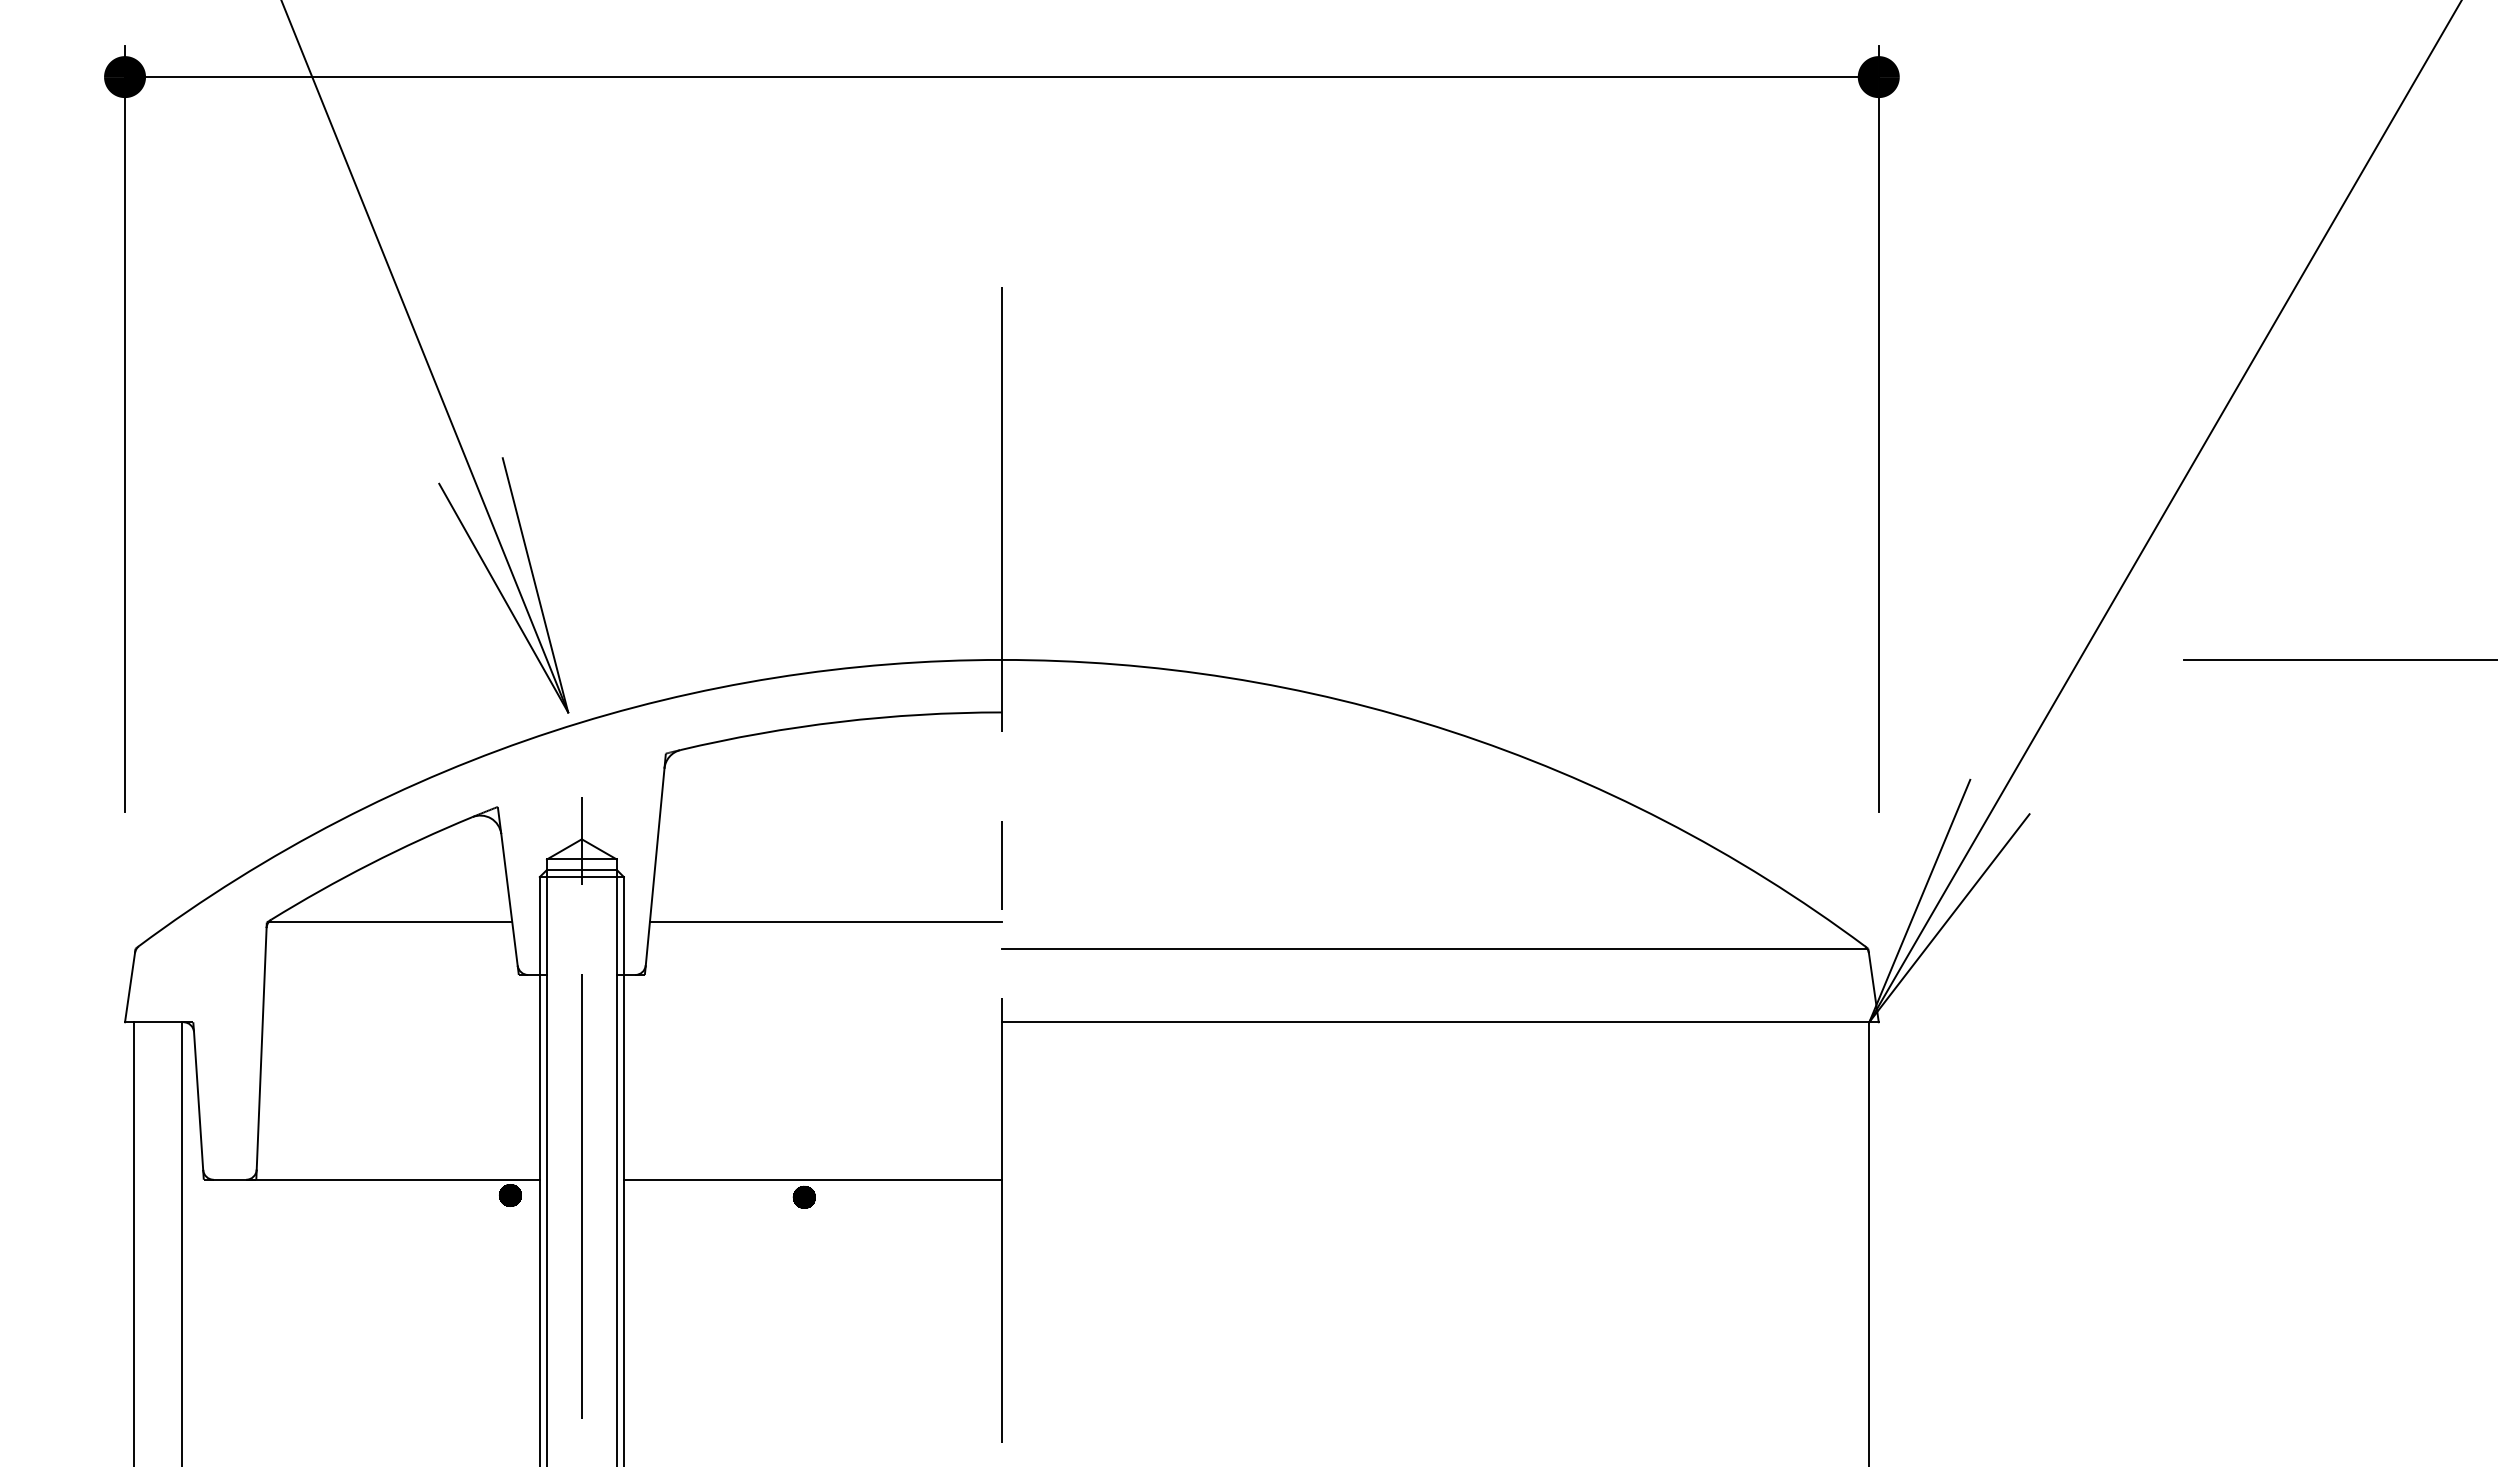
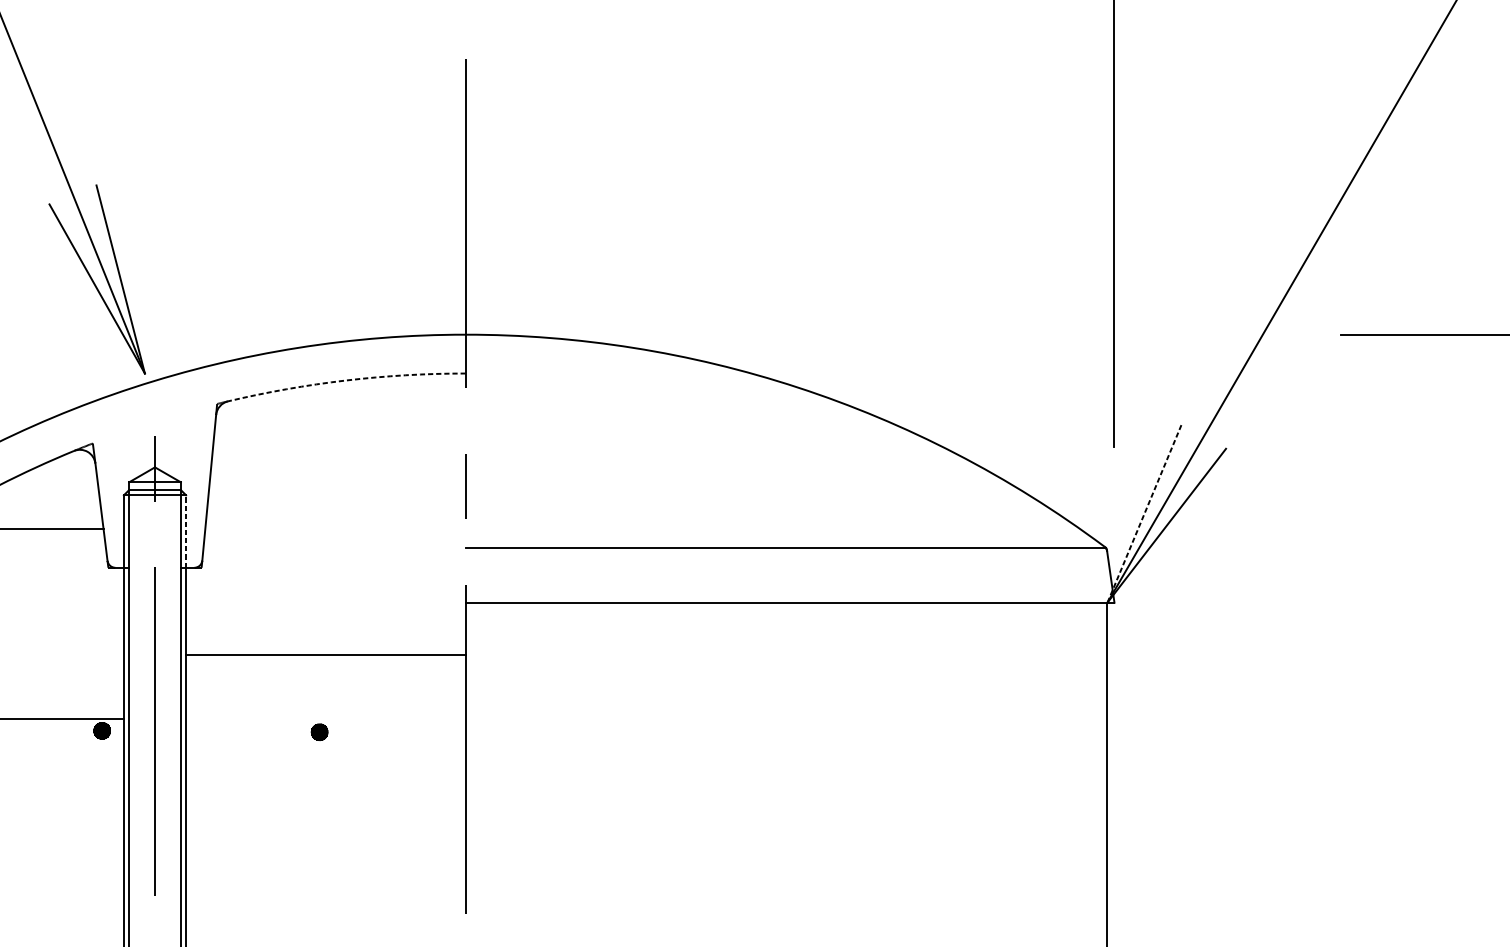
arc: (840, 721) -> (346, 380), solid -> dashed
line: (1919, 900) -> (1144, 512), solid -> dashed
line: (825, 922) -> (335, 528), removed
line: (623, 925) -> (185, 531), solid -> dashed
line: (812, 1179) -> (325, 654), moved

